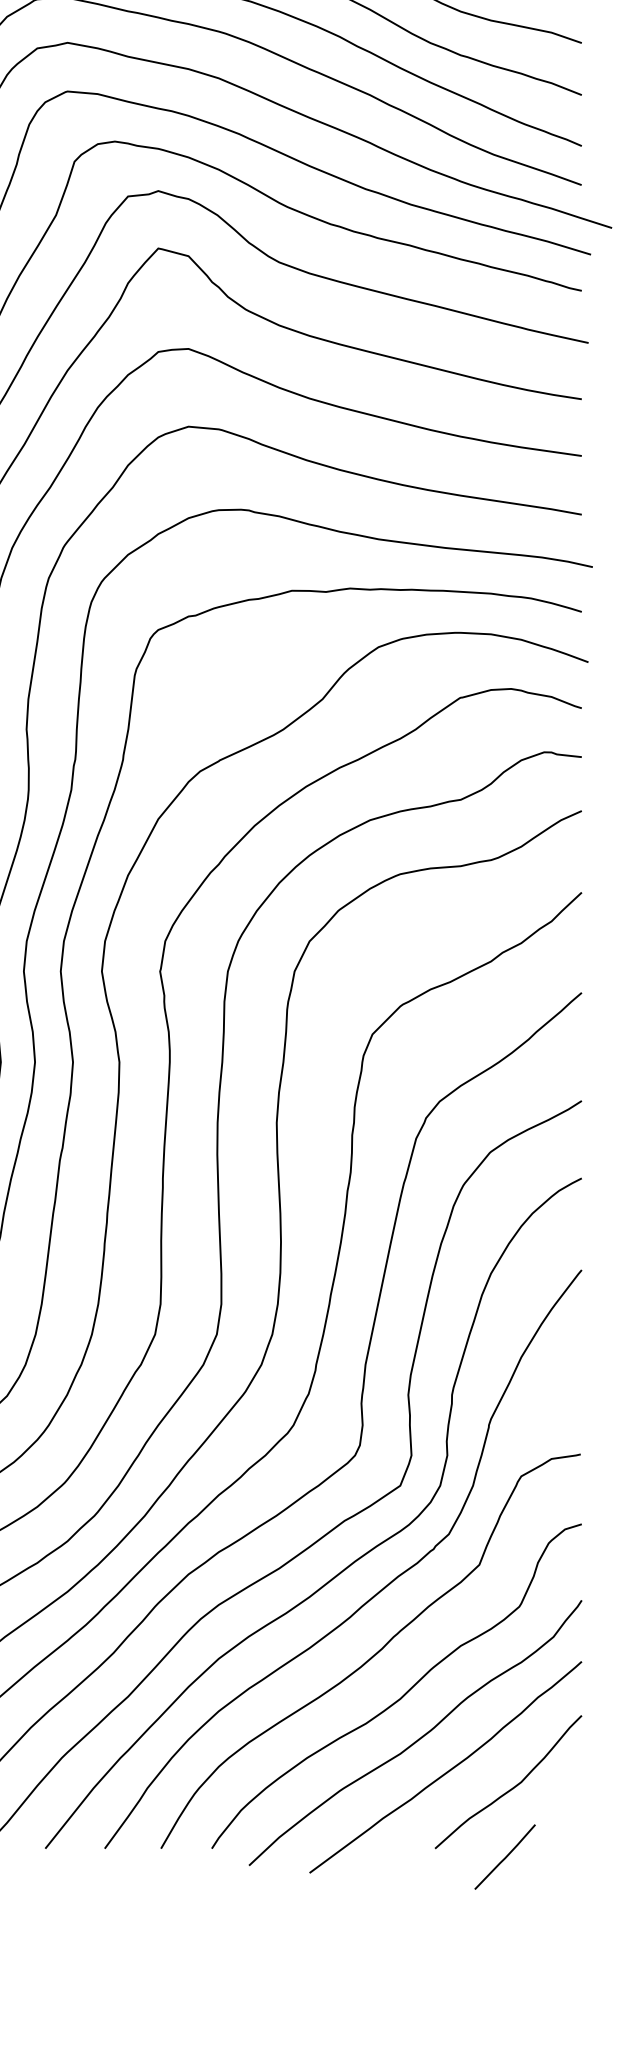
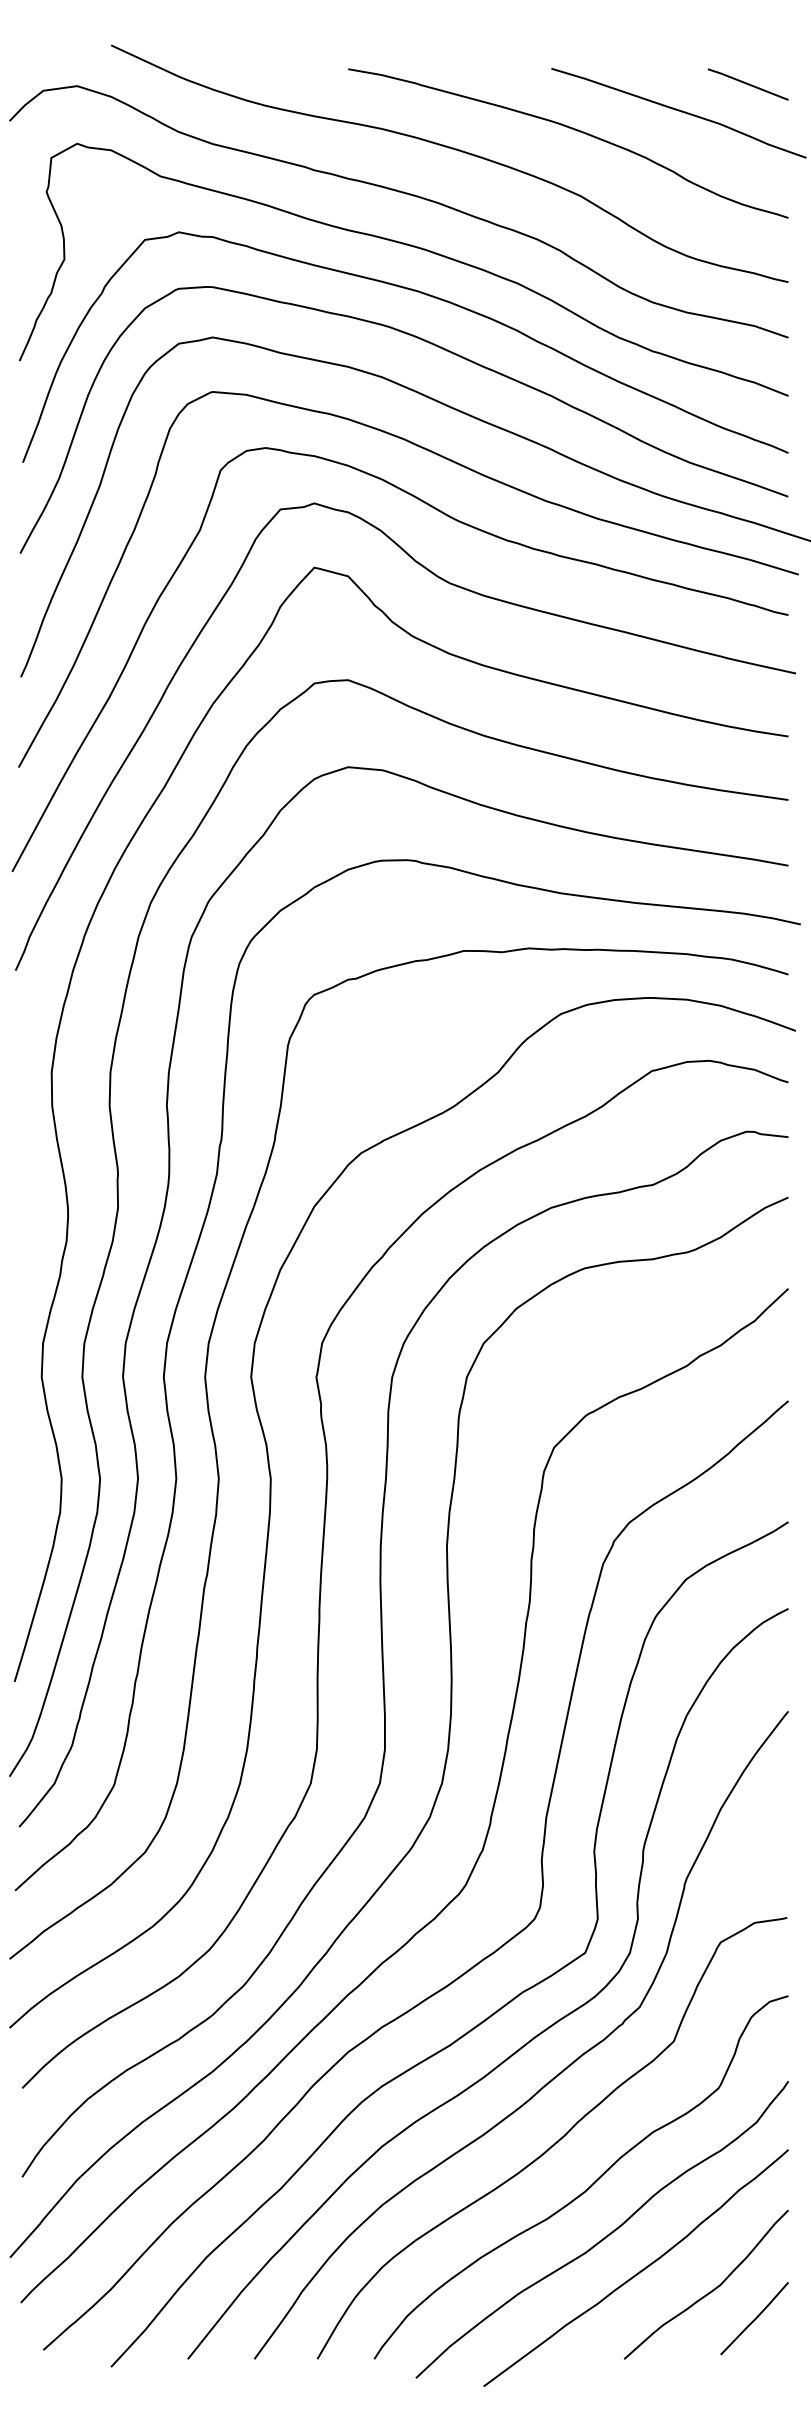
line: (505, 1856) -> (754, 2318), moved

